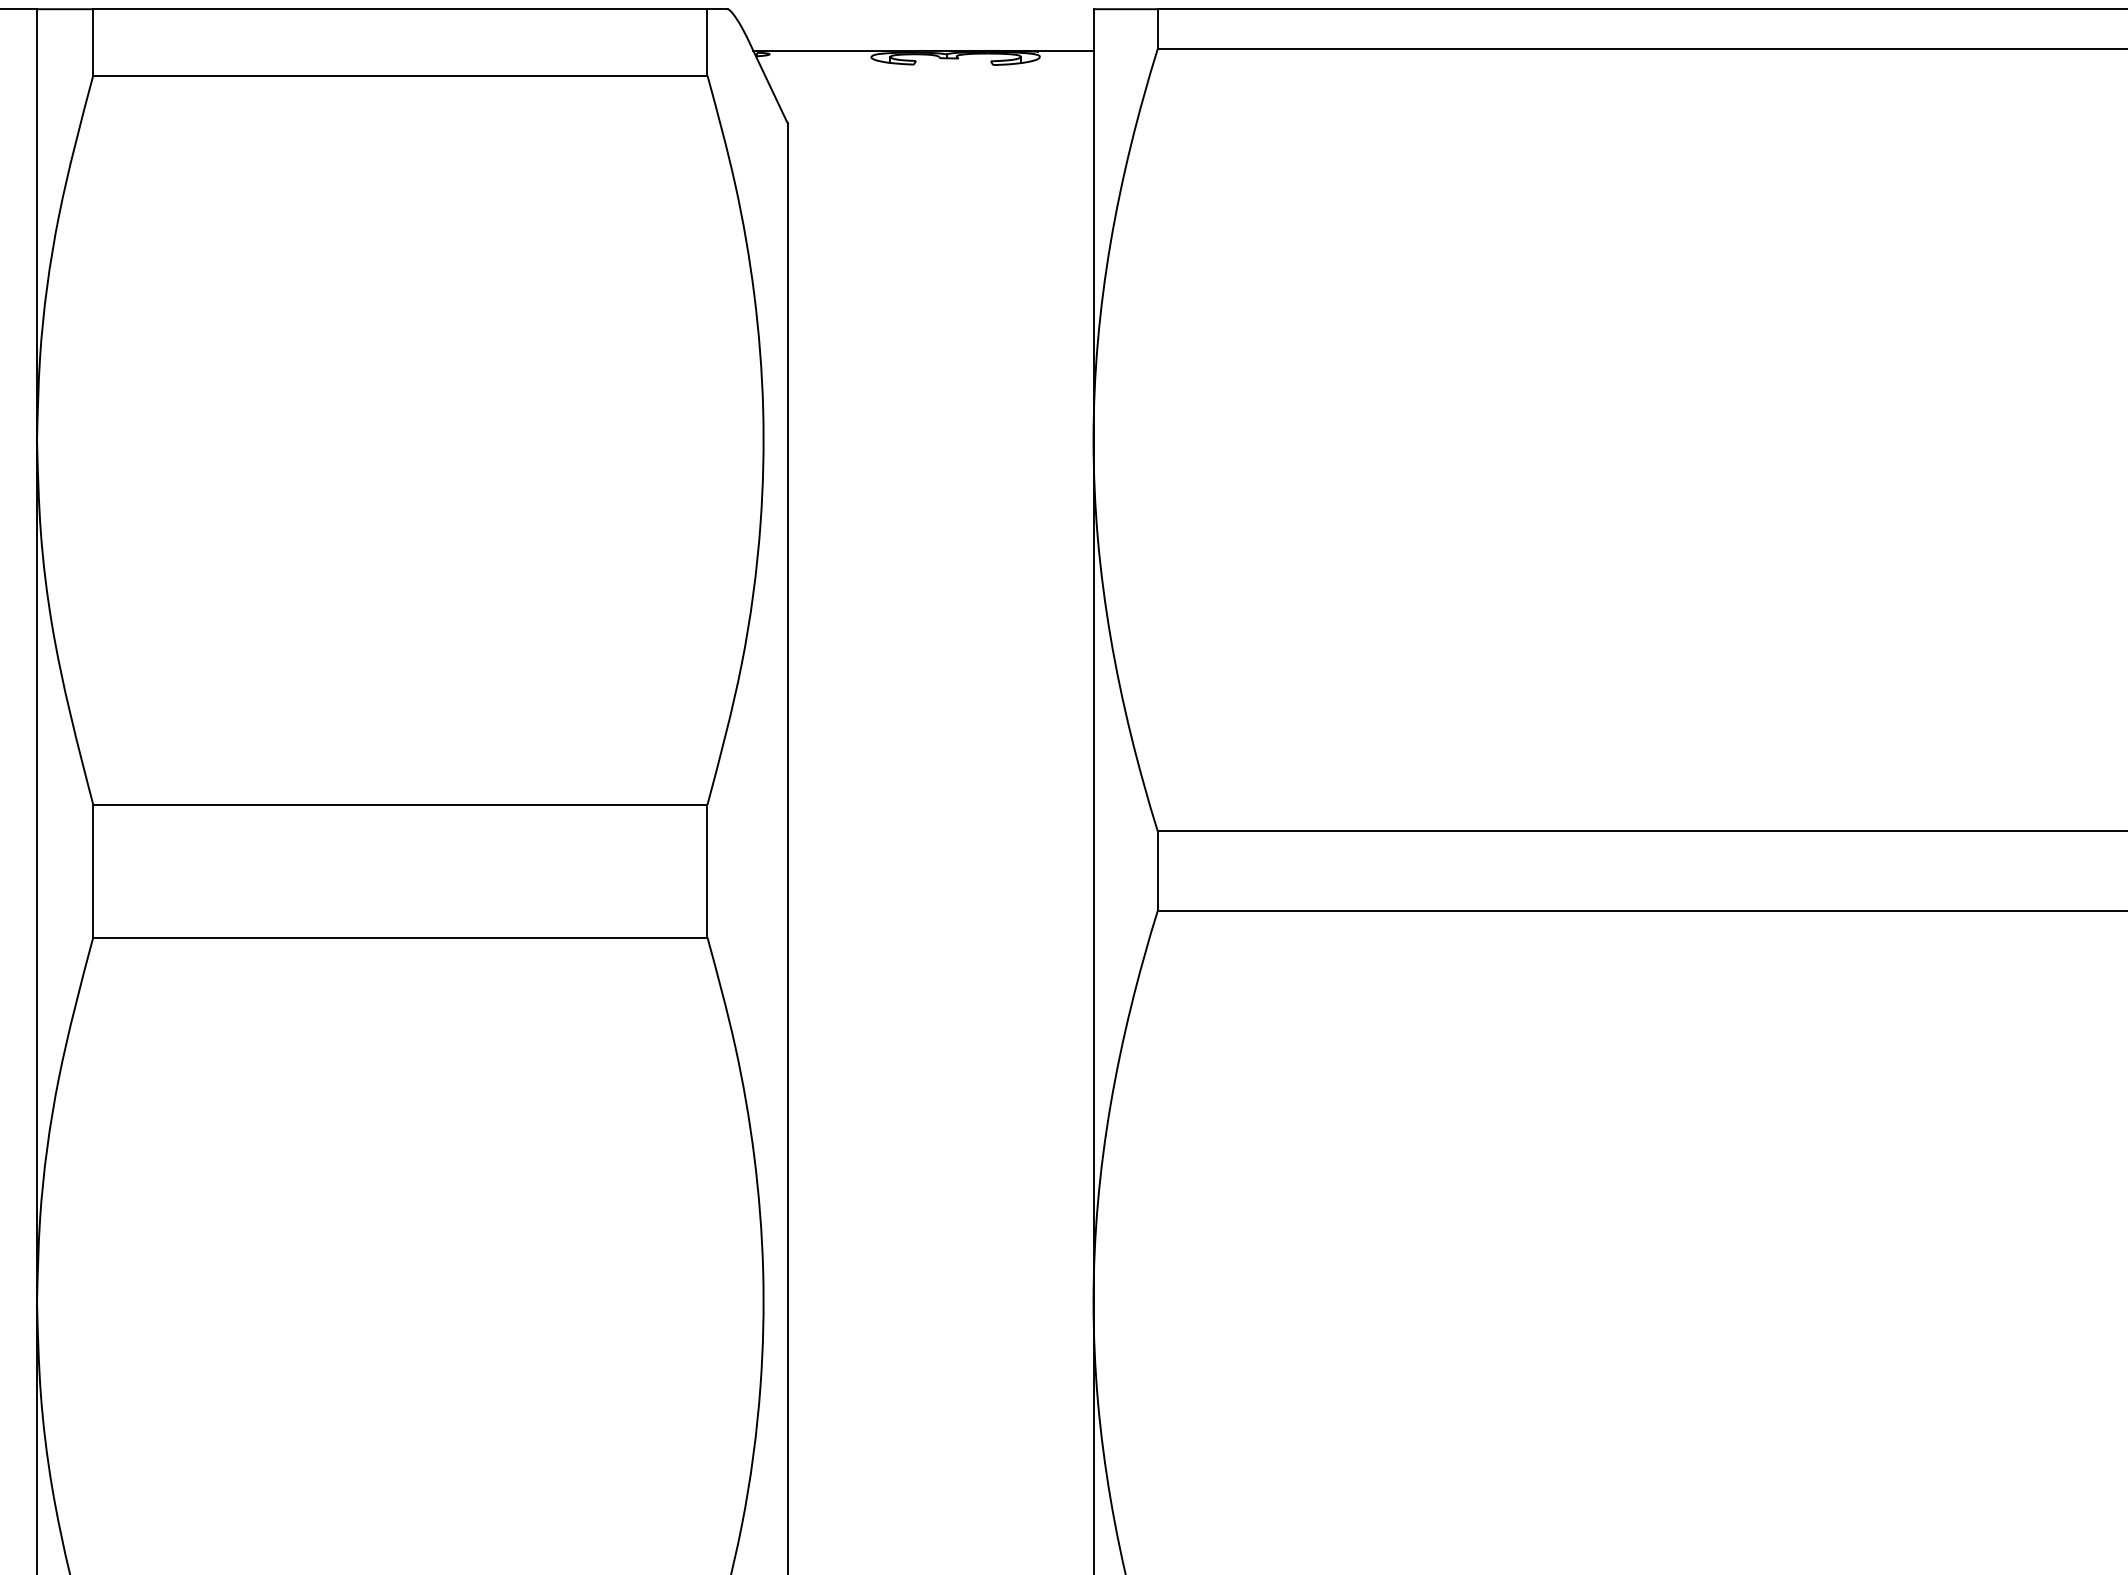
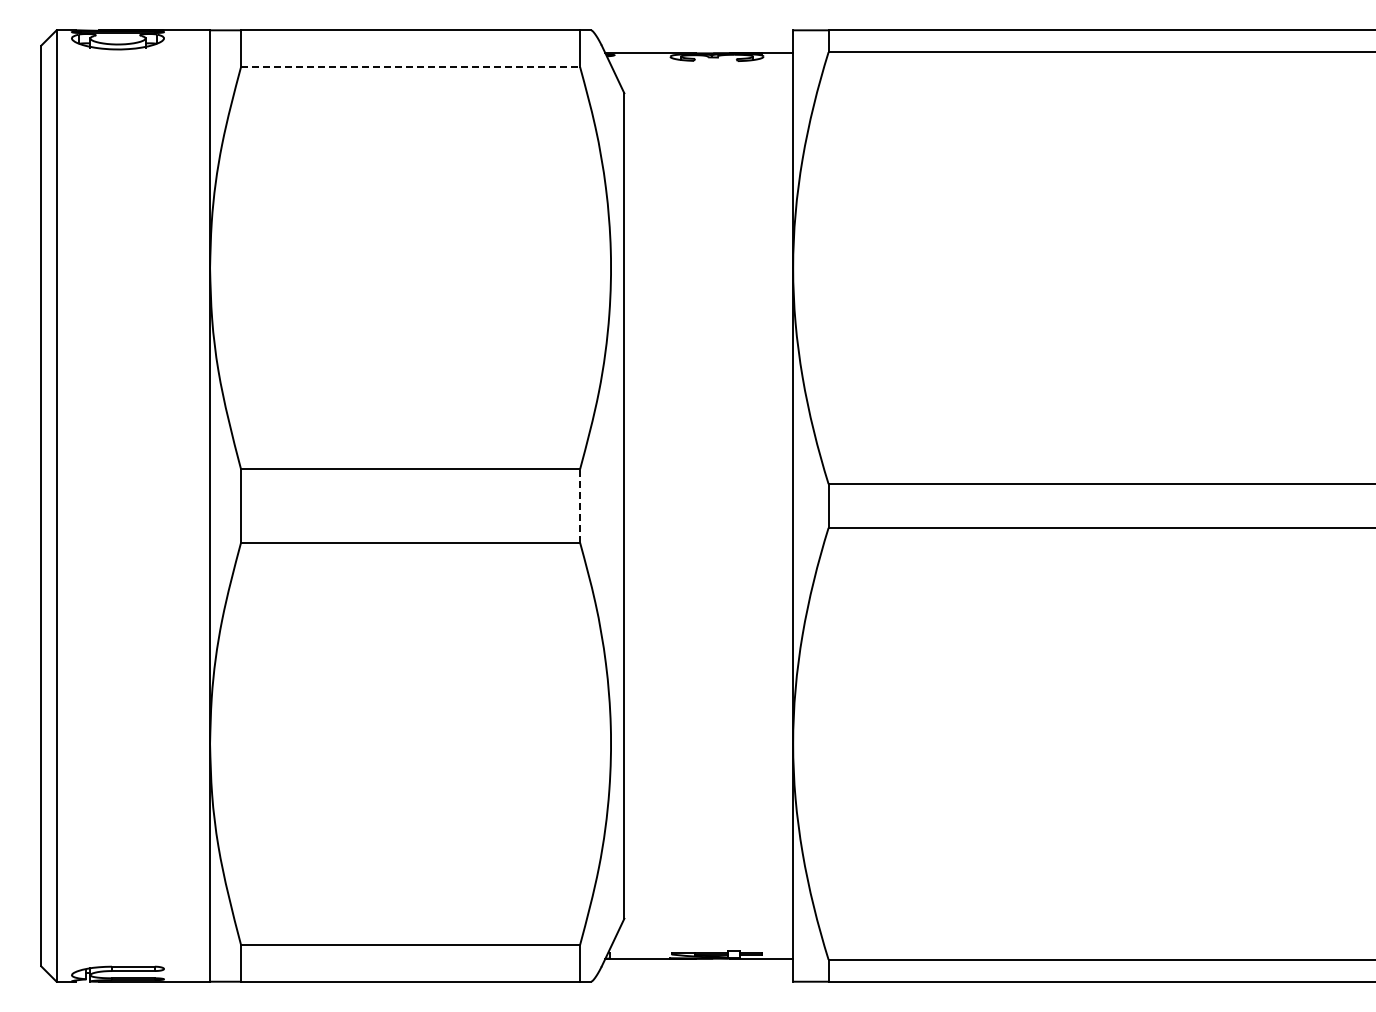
line: (402, 74) -> (411, 66), solid -> dashed
line: (708, 871) -> (580, 506), solid -> dashed

